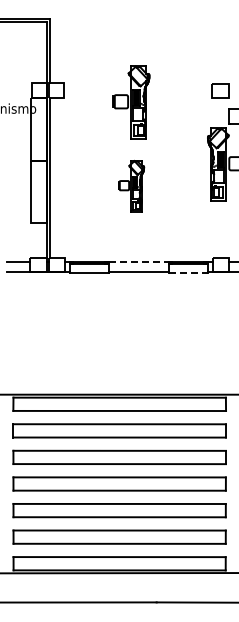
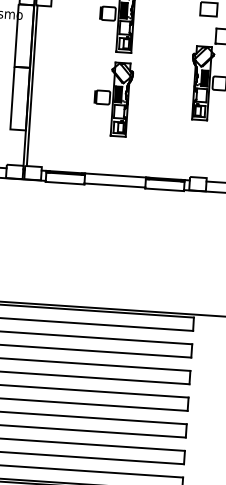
part: (131, 186) -> (113, 99), size x1.43
line: (139, 261) -> (116, 175), dashed -> solid
line: (188, 272) -> (164, 189), dashed -> solid

